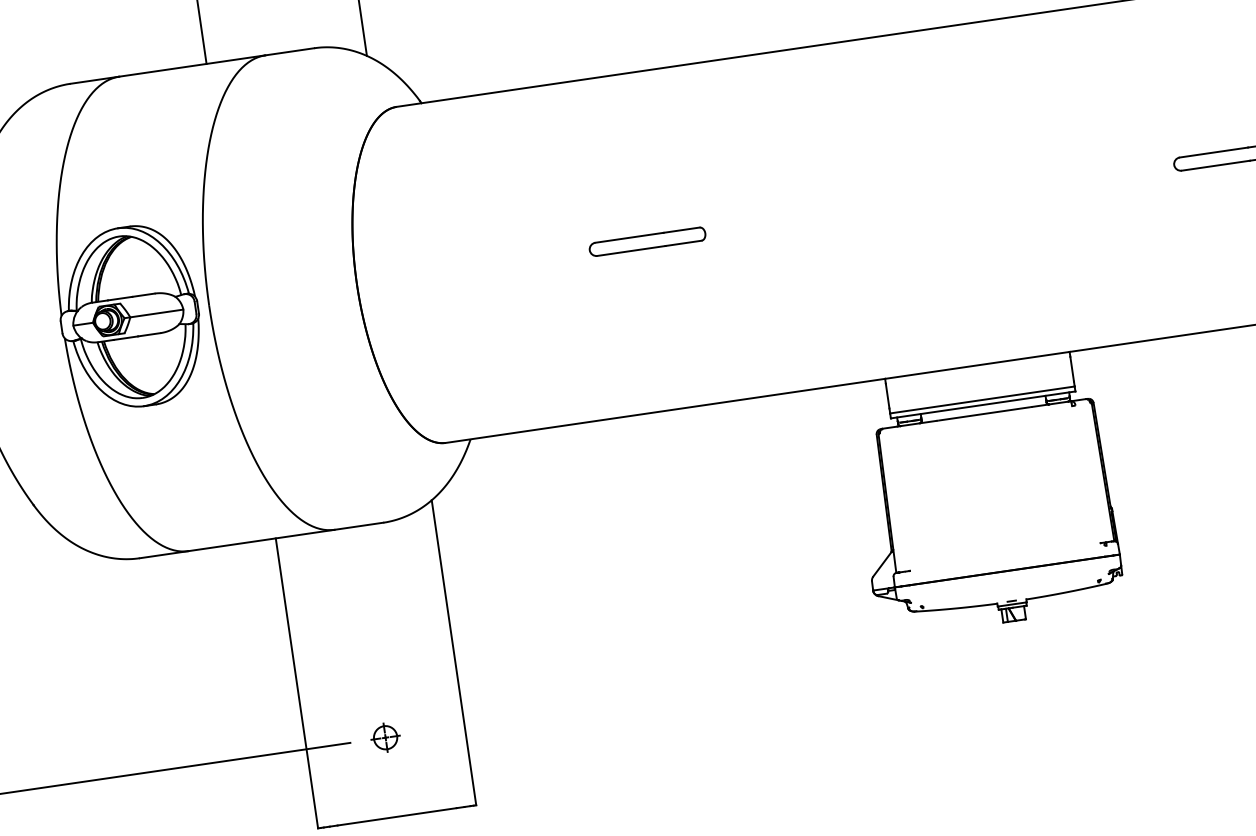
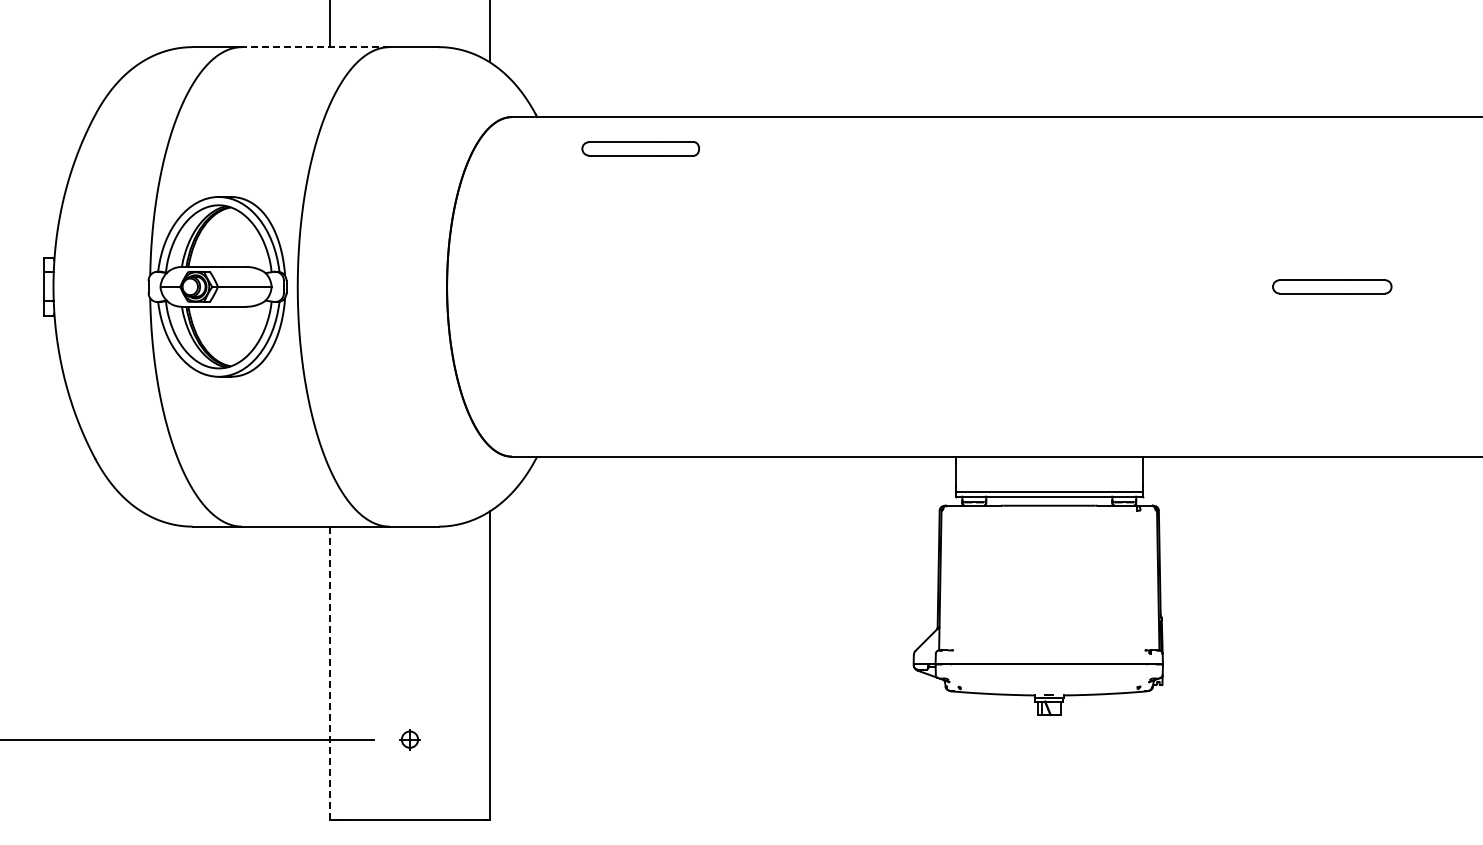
line: (192, 66) -> (315, 47), solid -> dashed
part: (647, 241) -> (640, 148), moved
line: (297, 683) -> (330, 673), solid -> dashed
part: (385, 737) -> (409, 739), size x0.7

